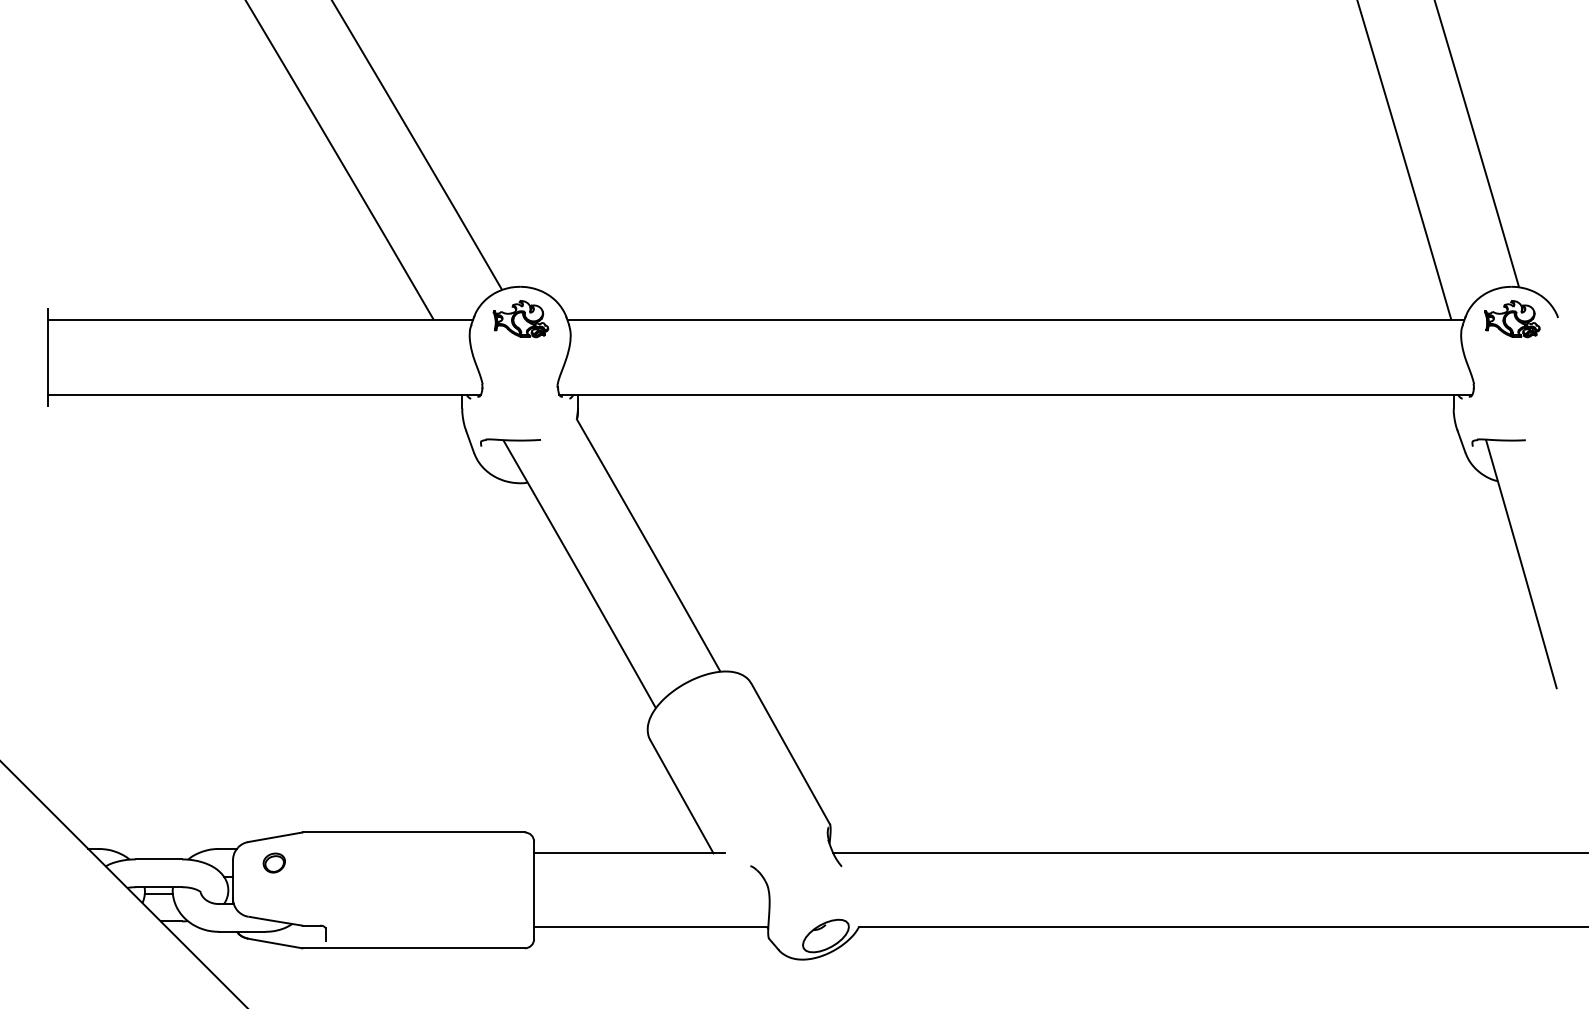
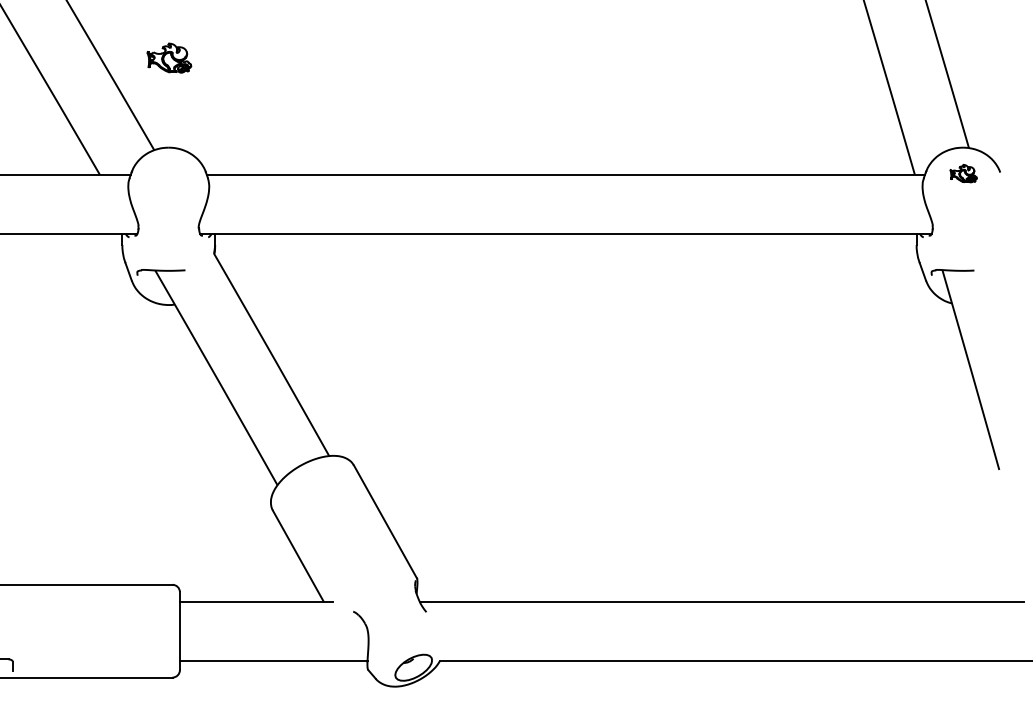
part: (520, 319) -> (169, 58), moved
part: (1512, 319) -> (963, 173), size x0.6

